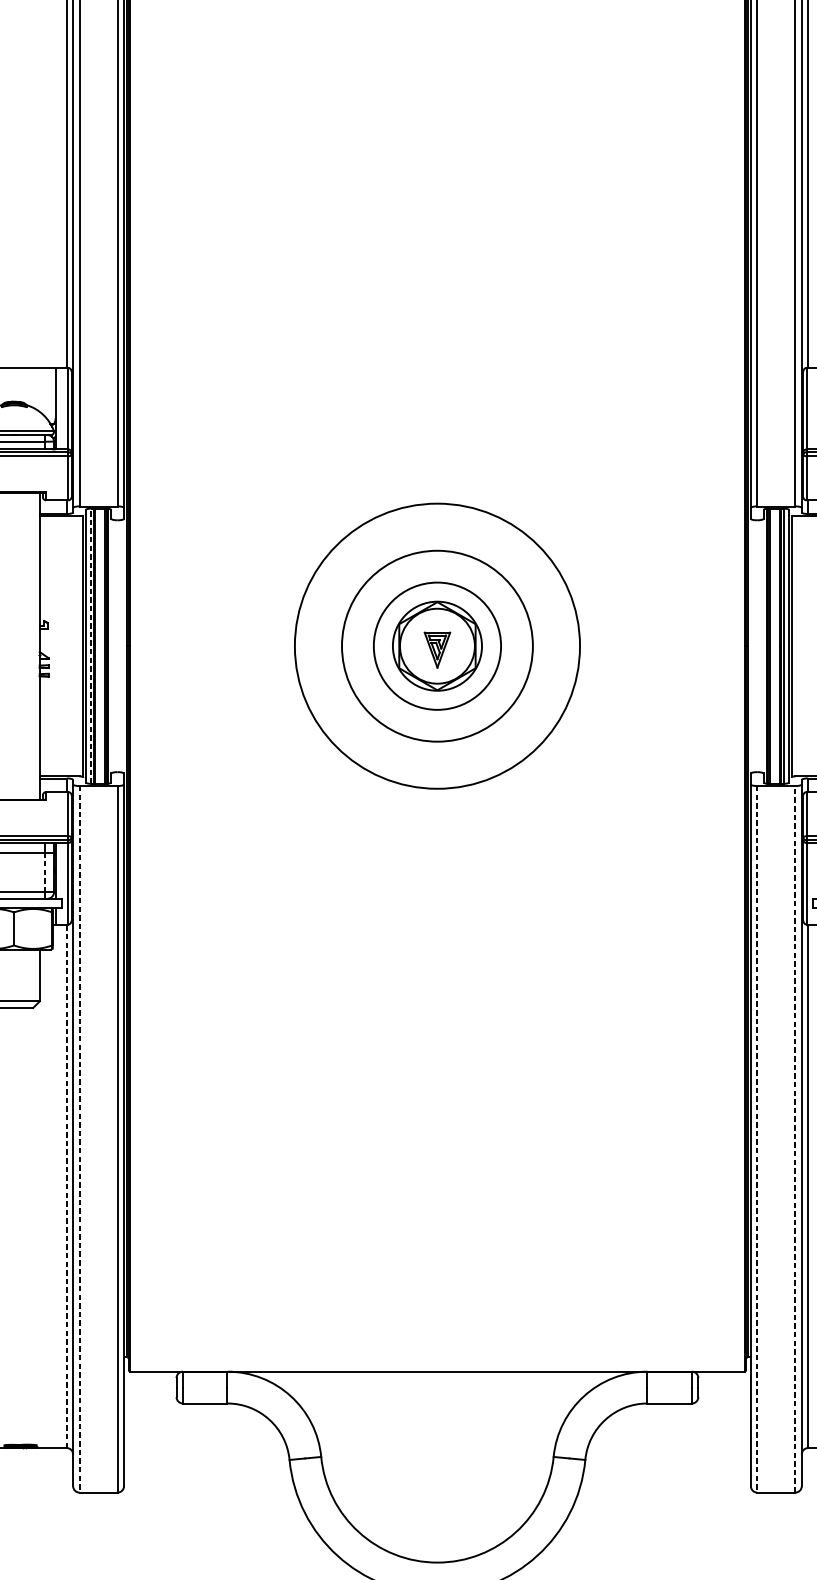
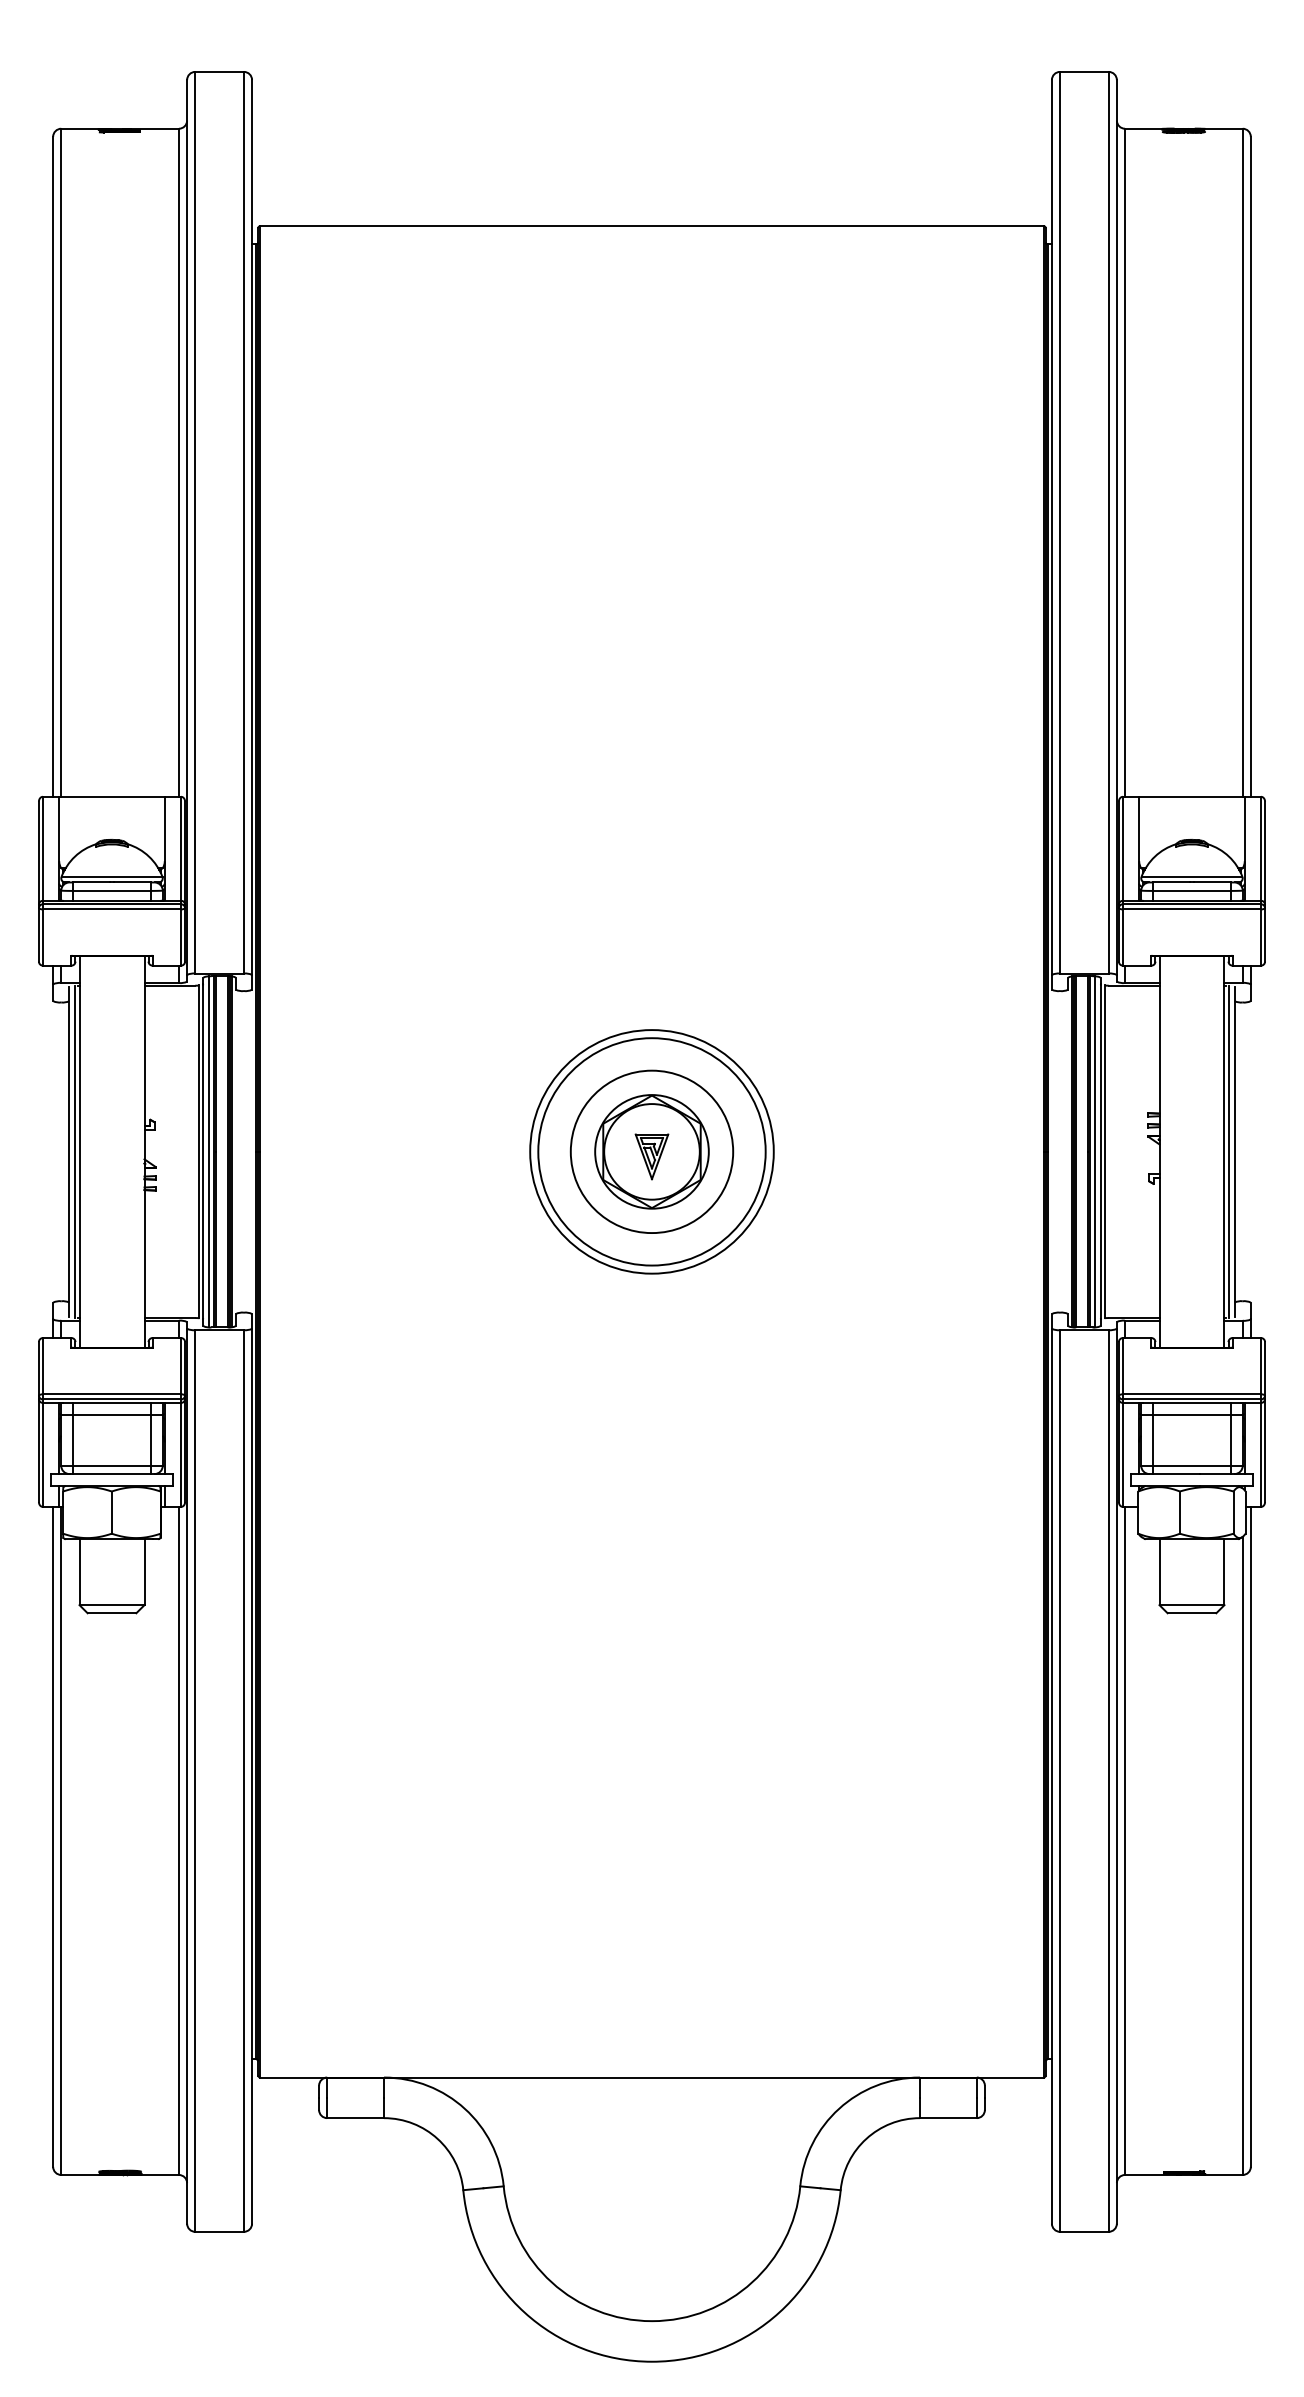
line: (90, 645) -> (209, 1151), dashed -> solid
circle: (437, 645) -> (651, 1151), size x0.62
line: (44, 872) -> (150, 1440), dashed -> solid
line: (79, 1138) -> (195, 1780), dashed -> solid
line: (757, 1138) -> (1060, 1780), dashed -> solid
line: (795, 1138) -> (1108, 1780), dashed -> solid
line: (67, 1185) -> (179, 1840), dashed -> solid

